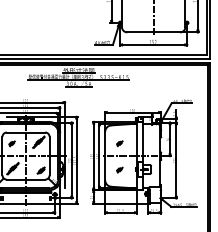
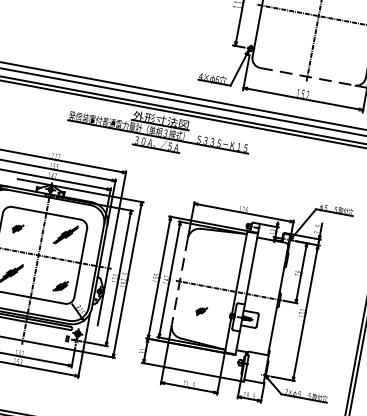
line: (154, 32) -> (308, 77), solid -> dashed
part: (119, 143) -> (209, 263), removed
line: (105, 156) -> (180, 282), solid -> dashed

